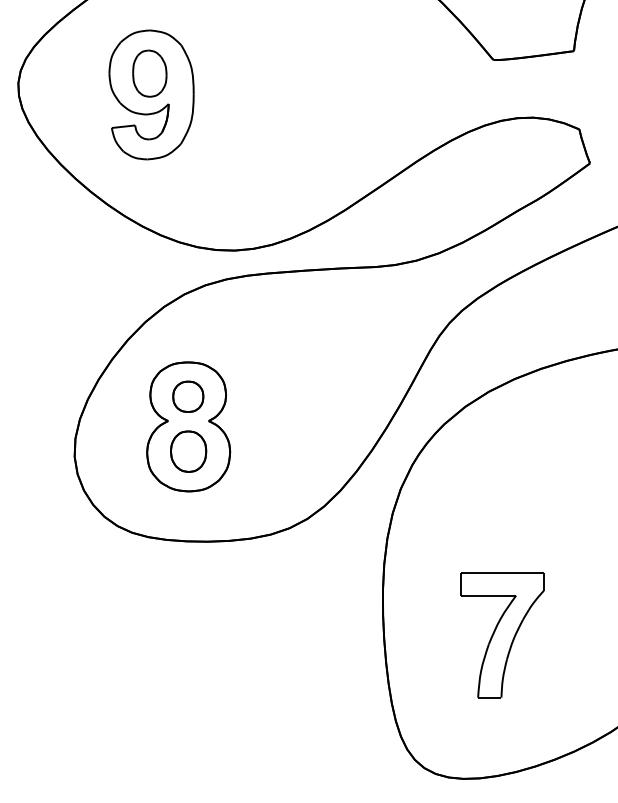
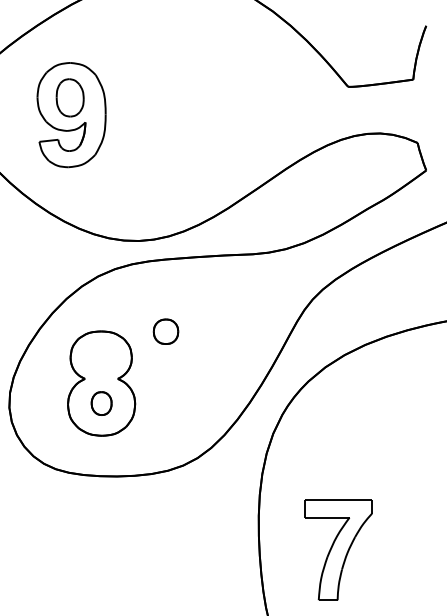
part: (188, 396) -> (166, 331), moved
part: (188, 451) -> (101, 403), size x0.7
part: (502, 635) -> (338, 549), moved

